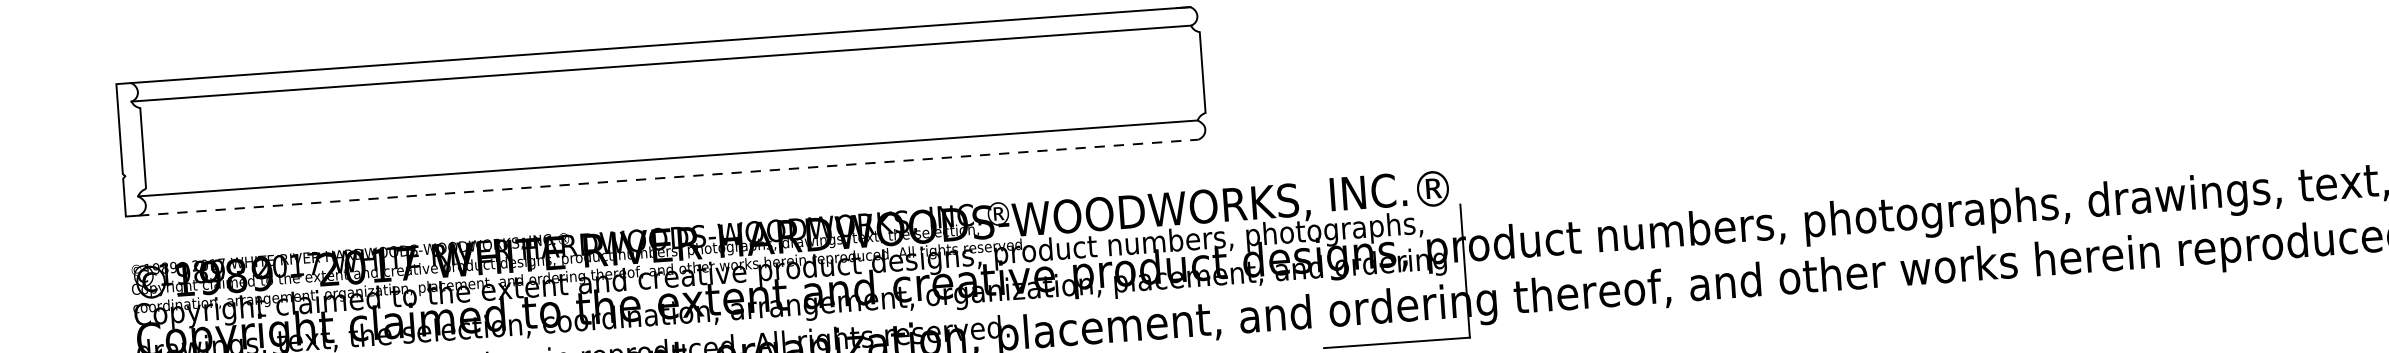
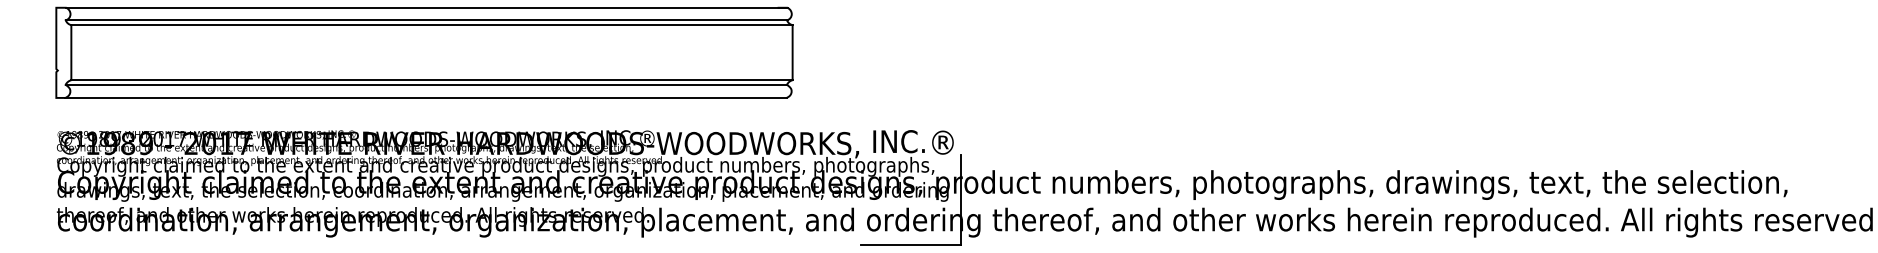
line: (669, 70) -> (431, 25), added
line: (675, 151) -> (431, 80), added
line: (668, 177) -> (425, 97), dashed -> solid

